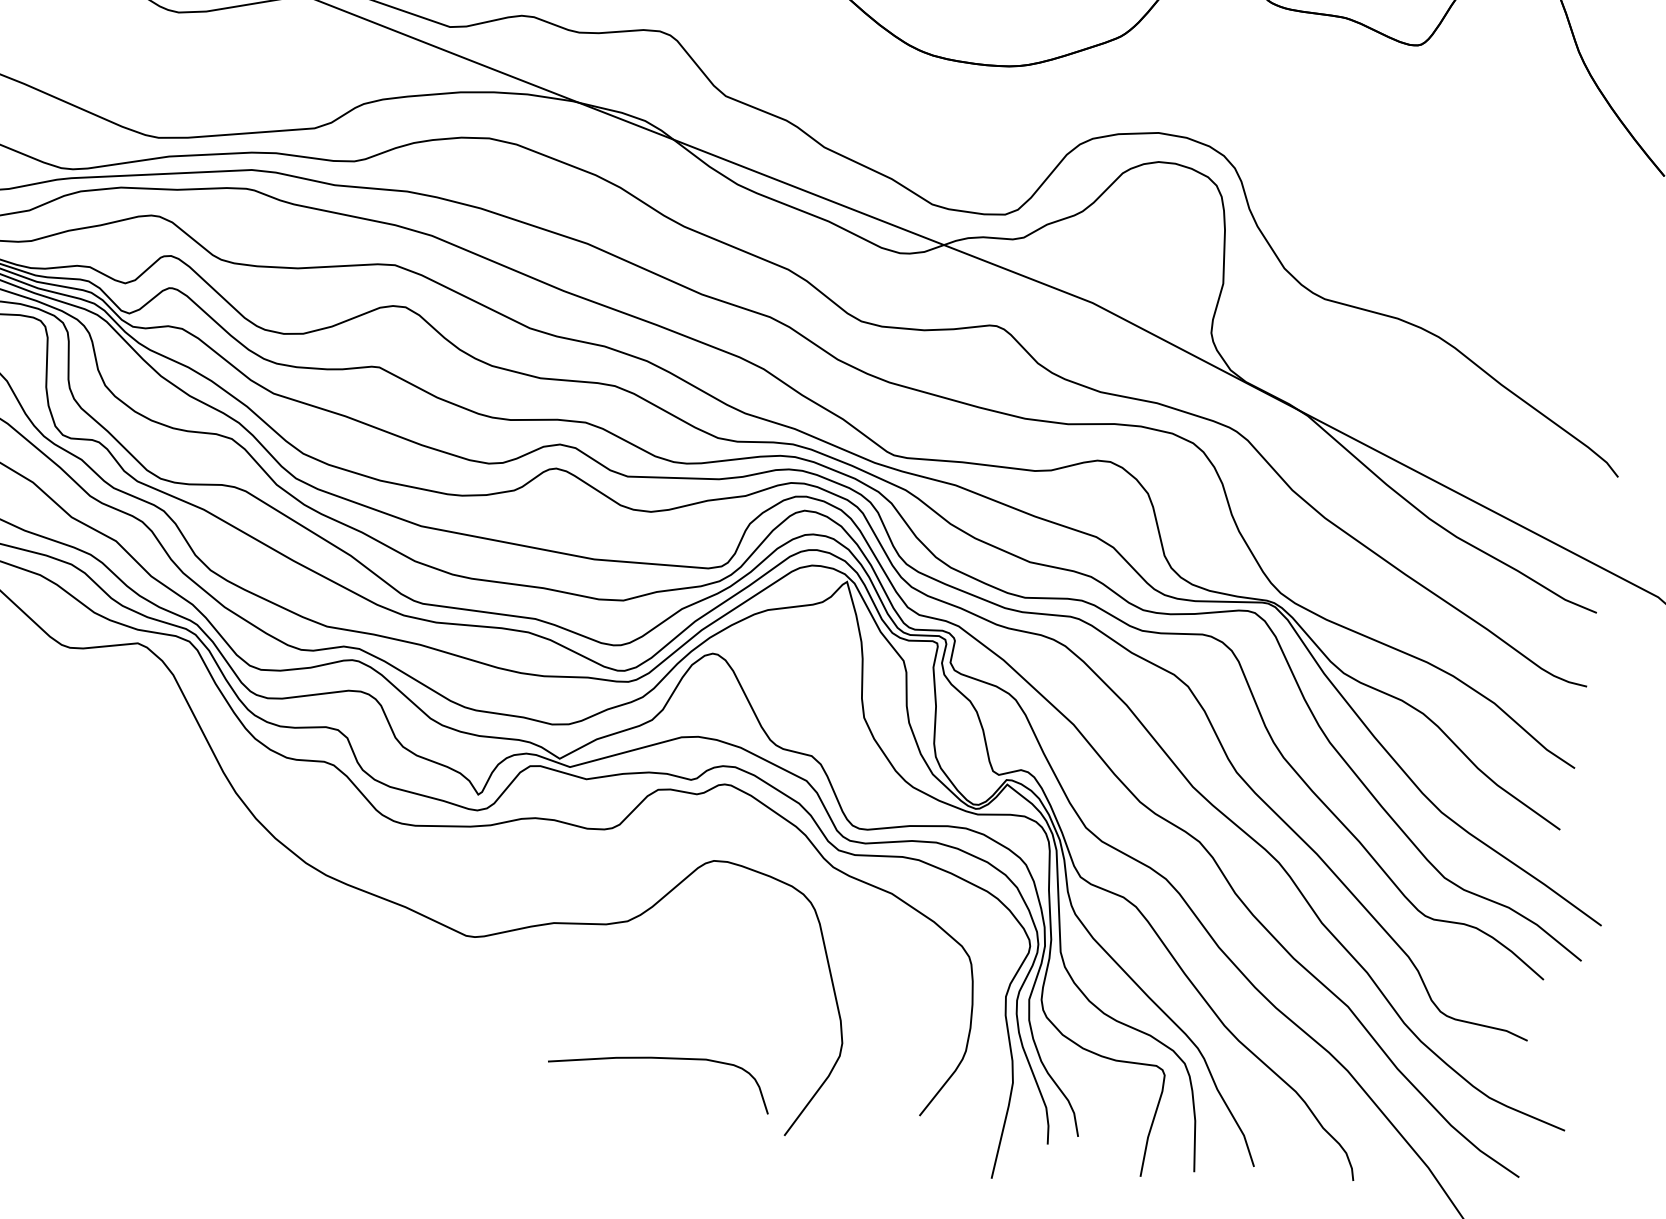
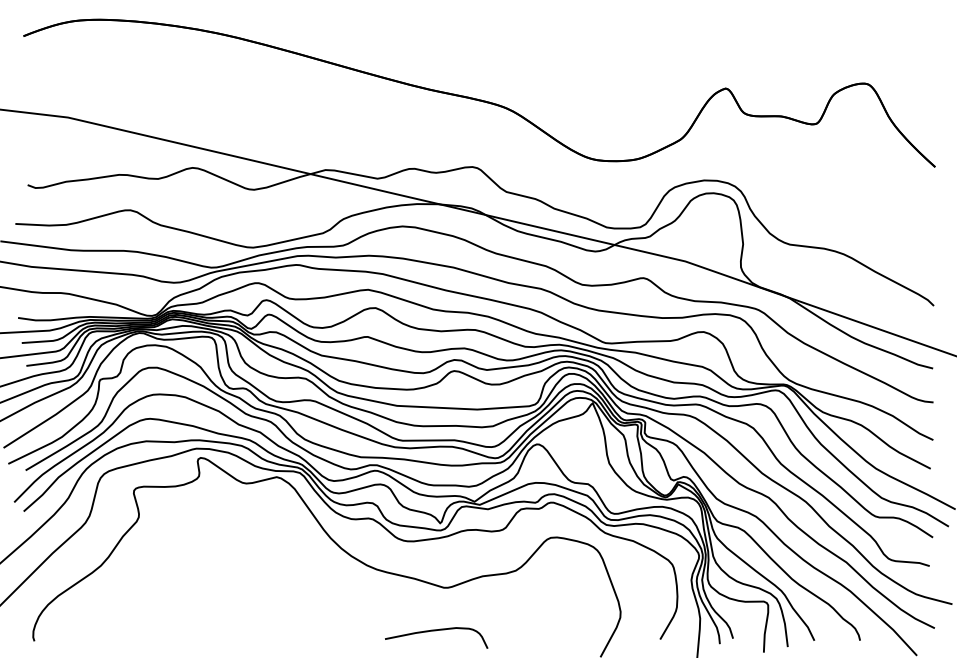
curve: (662, 1060) -> (436, 631), moved

